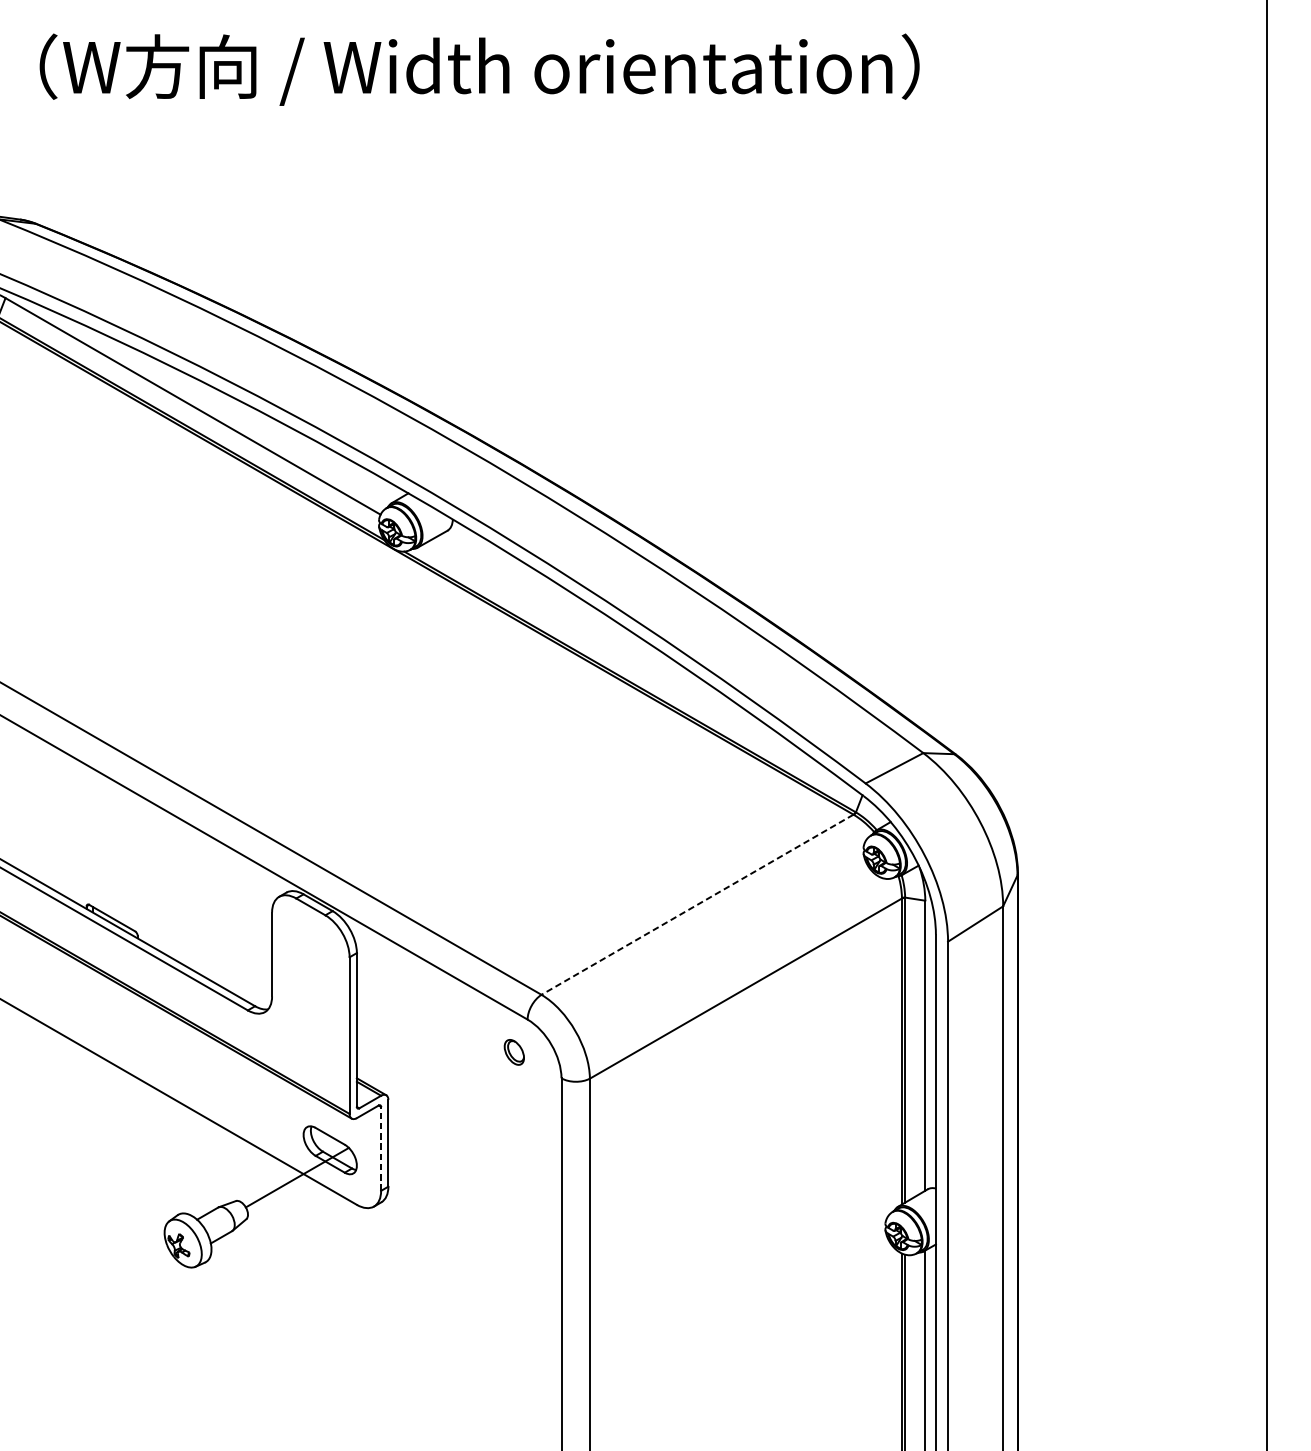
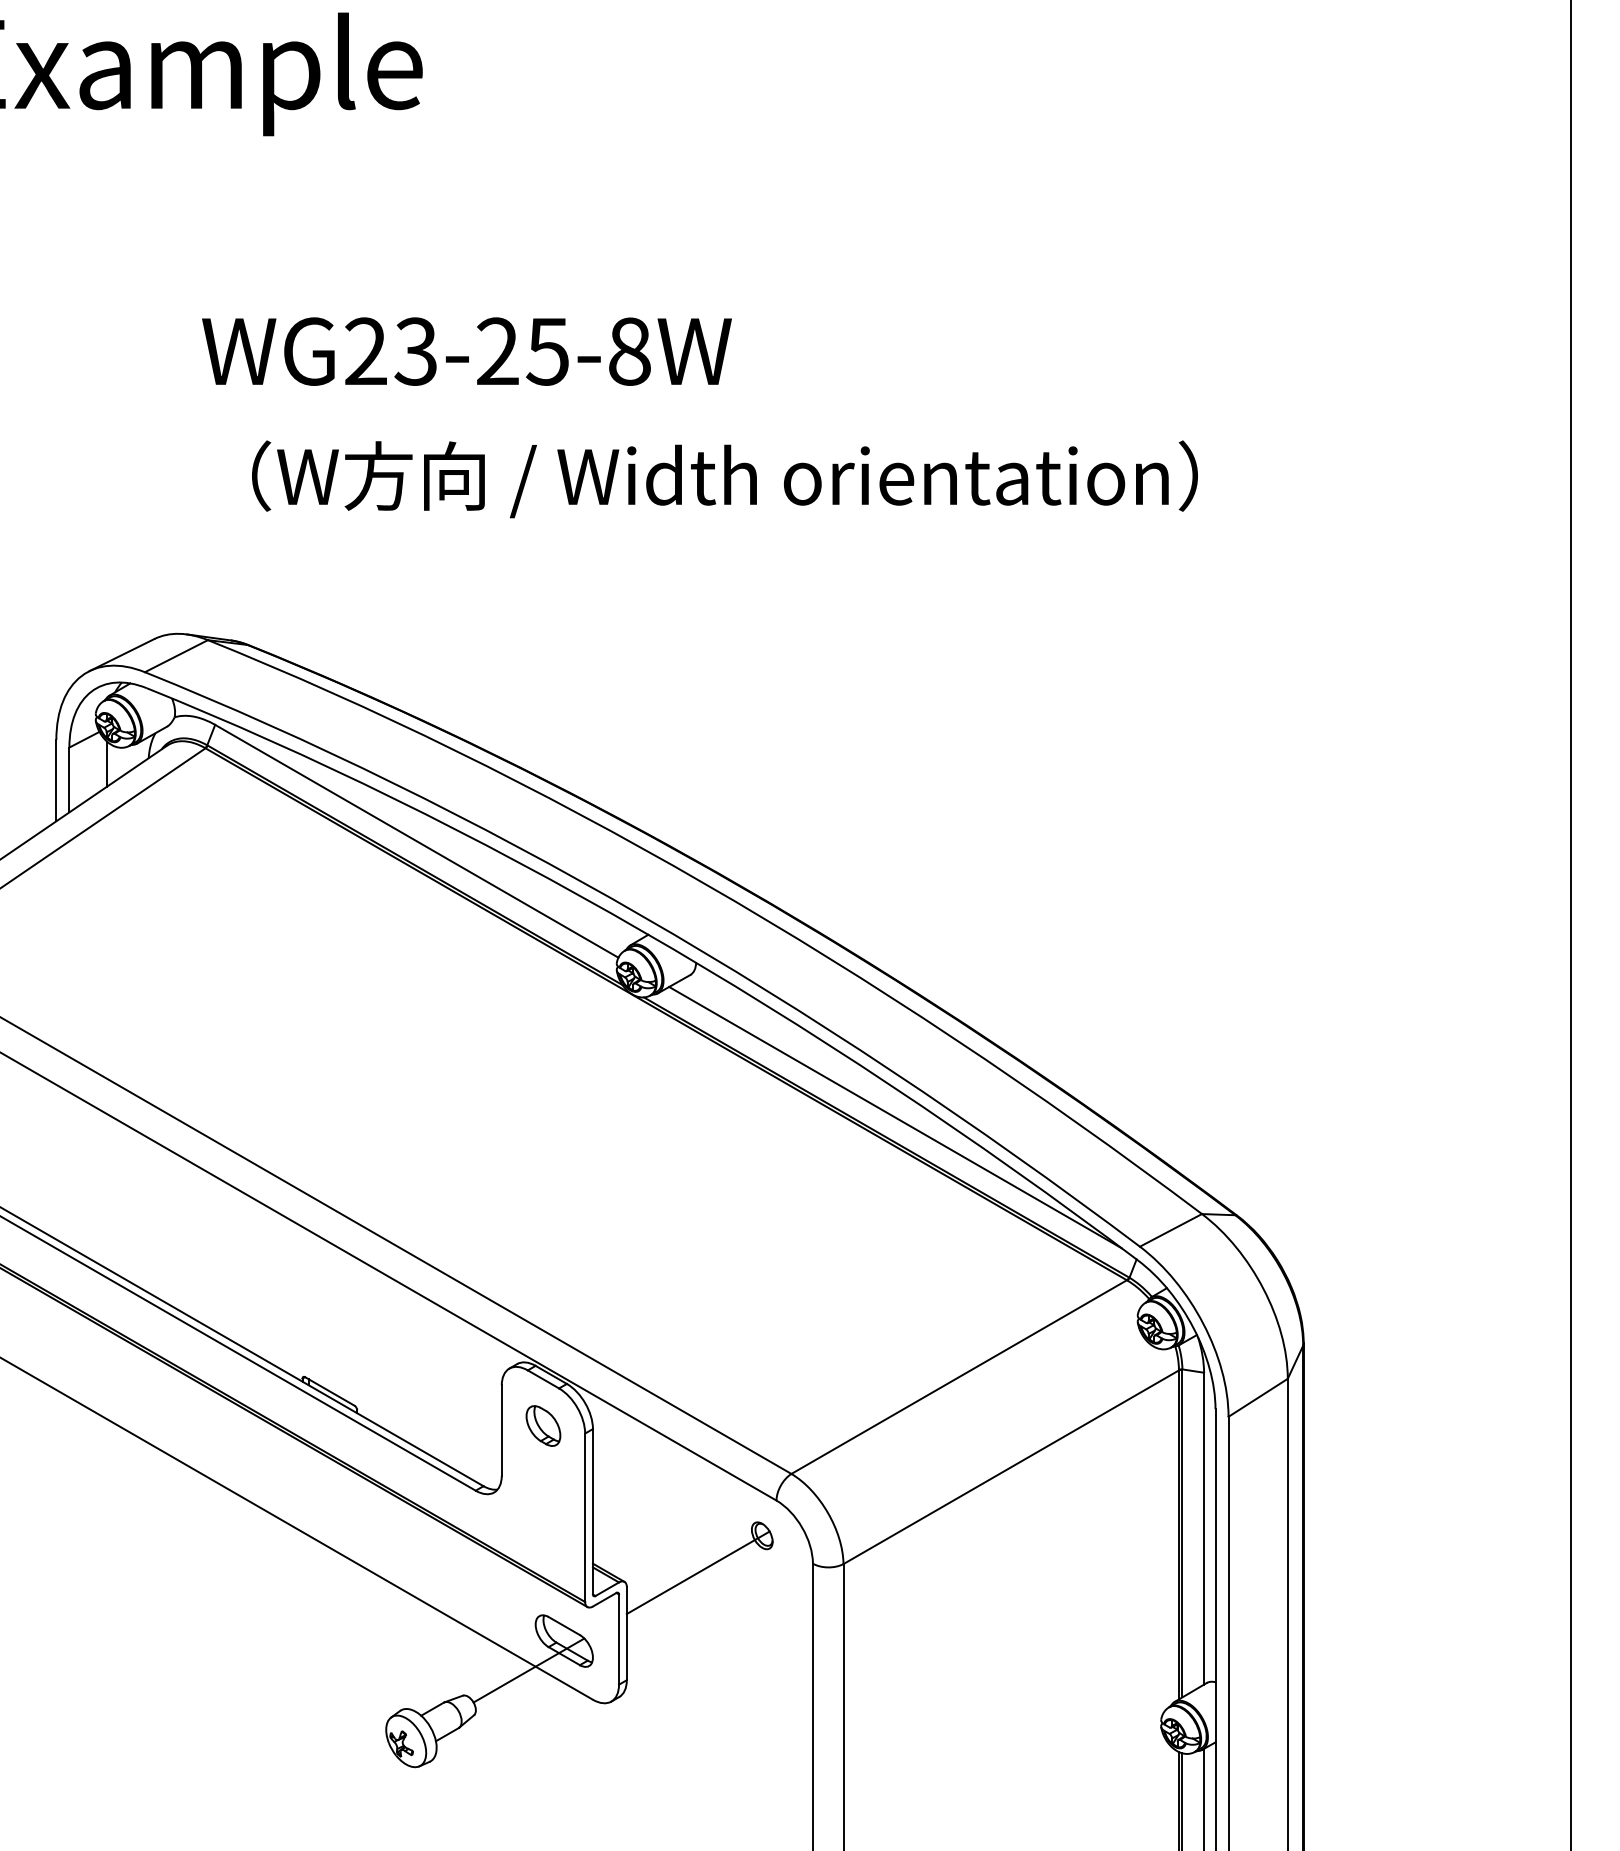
line: (638, 663) -> (895, 1117), added
line: (697, 905) -> (959, 1377), dashed -> solid
part: (310, 949) -> (543, 1425), added
line: (454, 1086) -> (697, 1572), added
line: (381, 1148) -> (619, 1639), dashed -> solid

